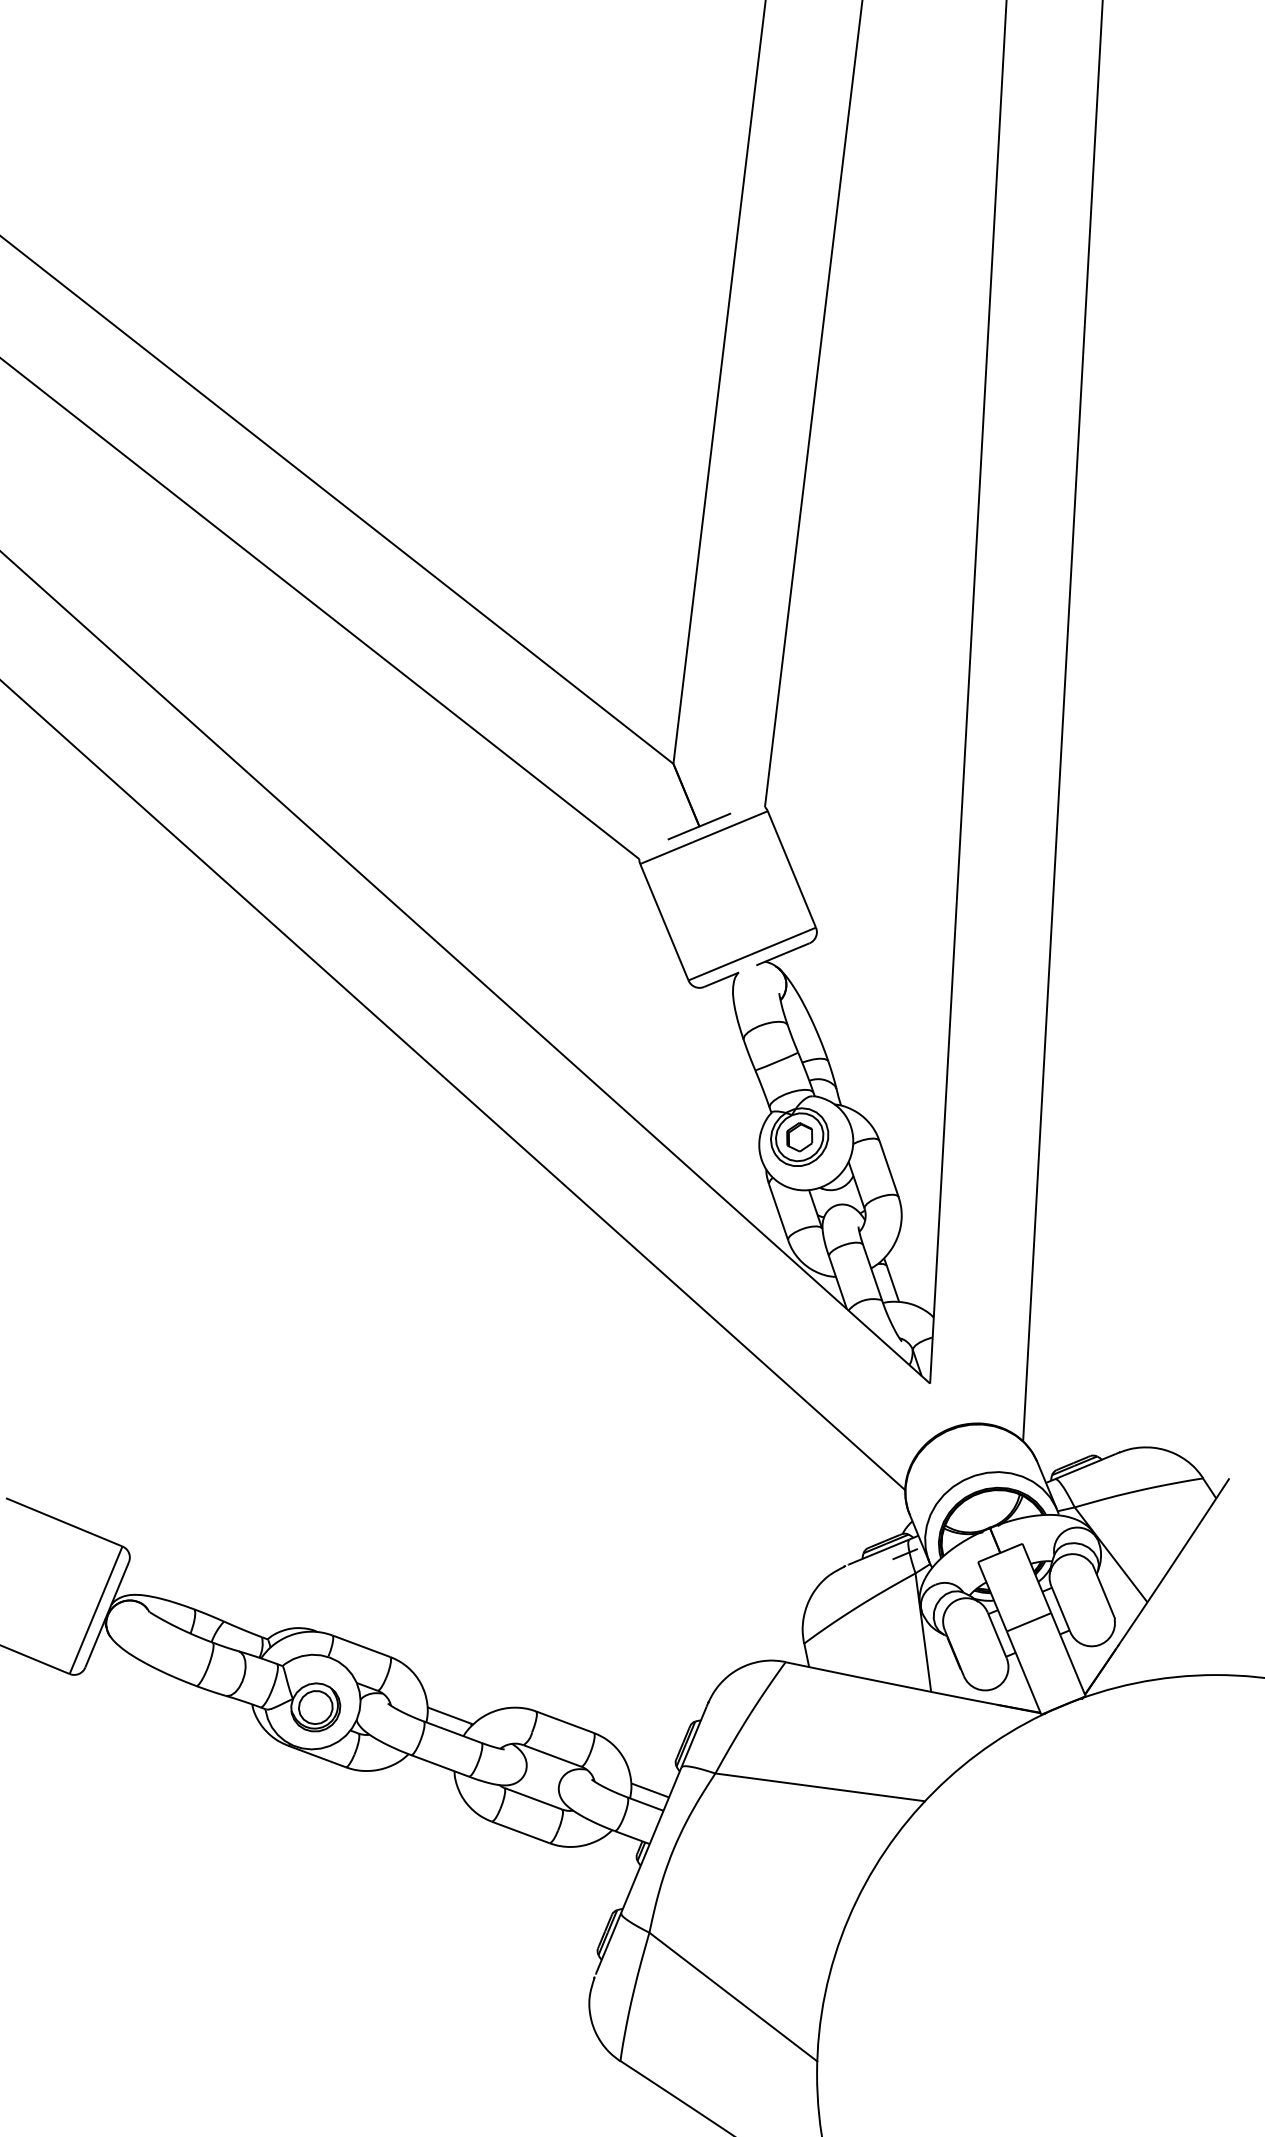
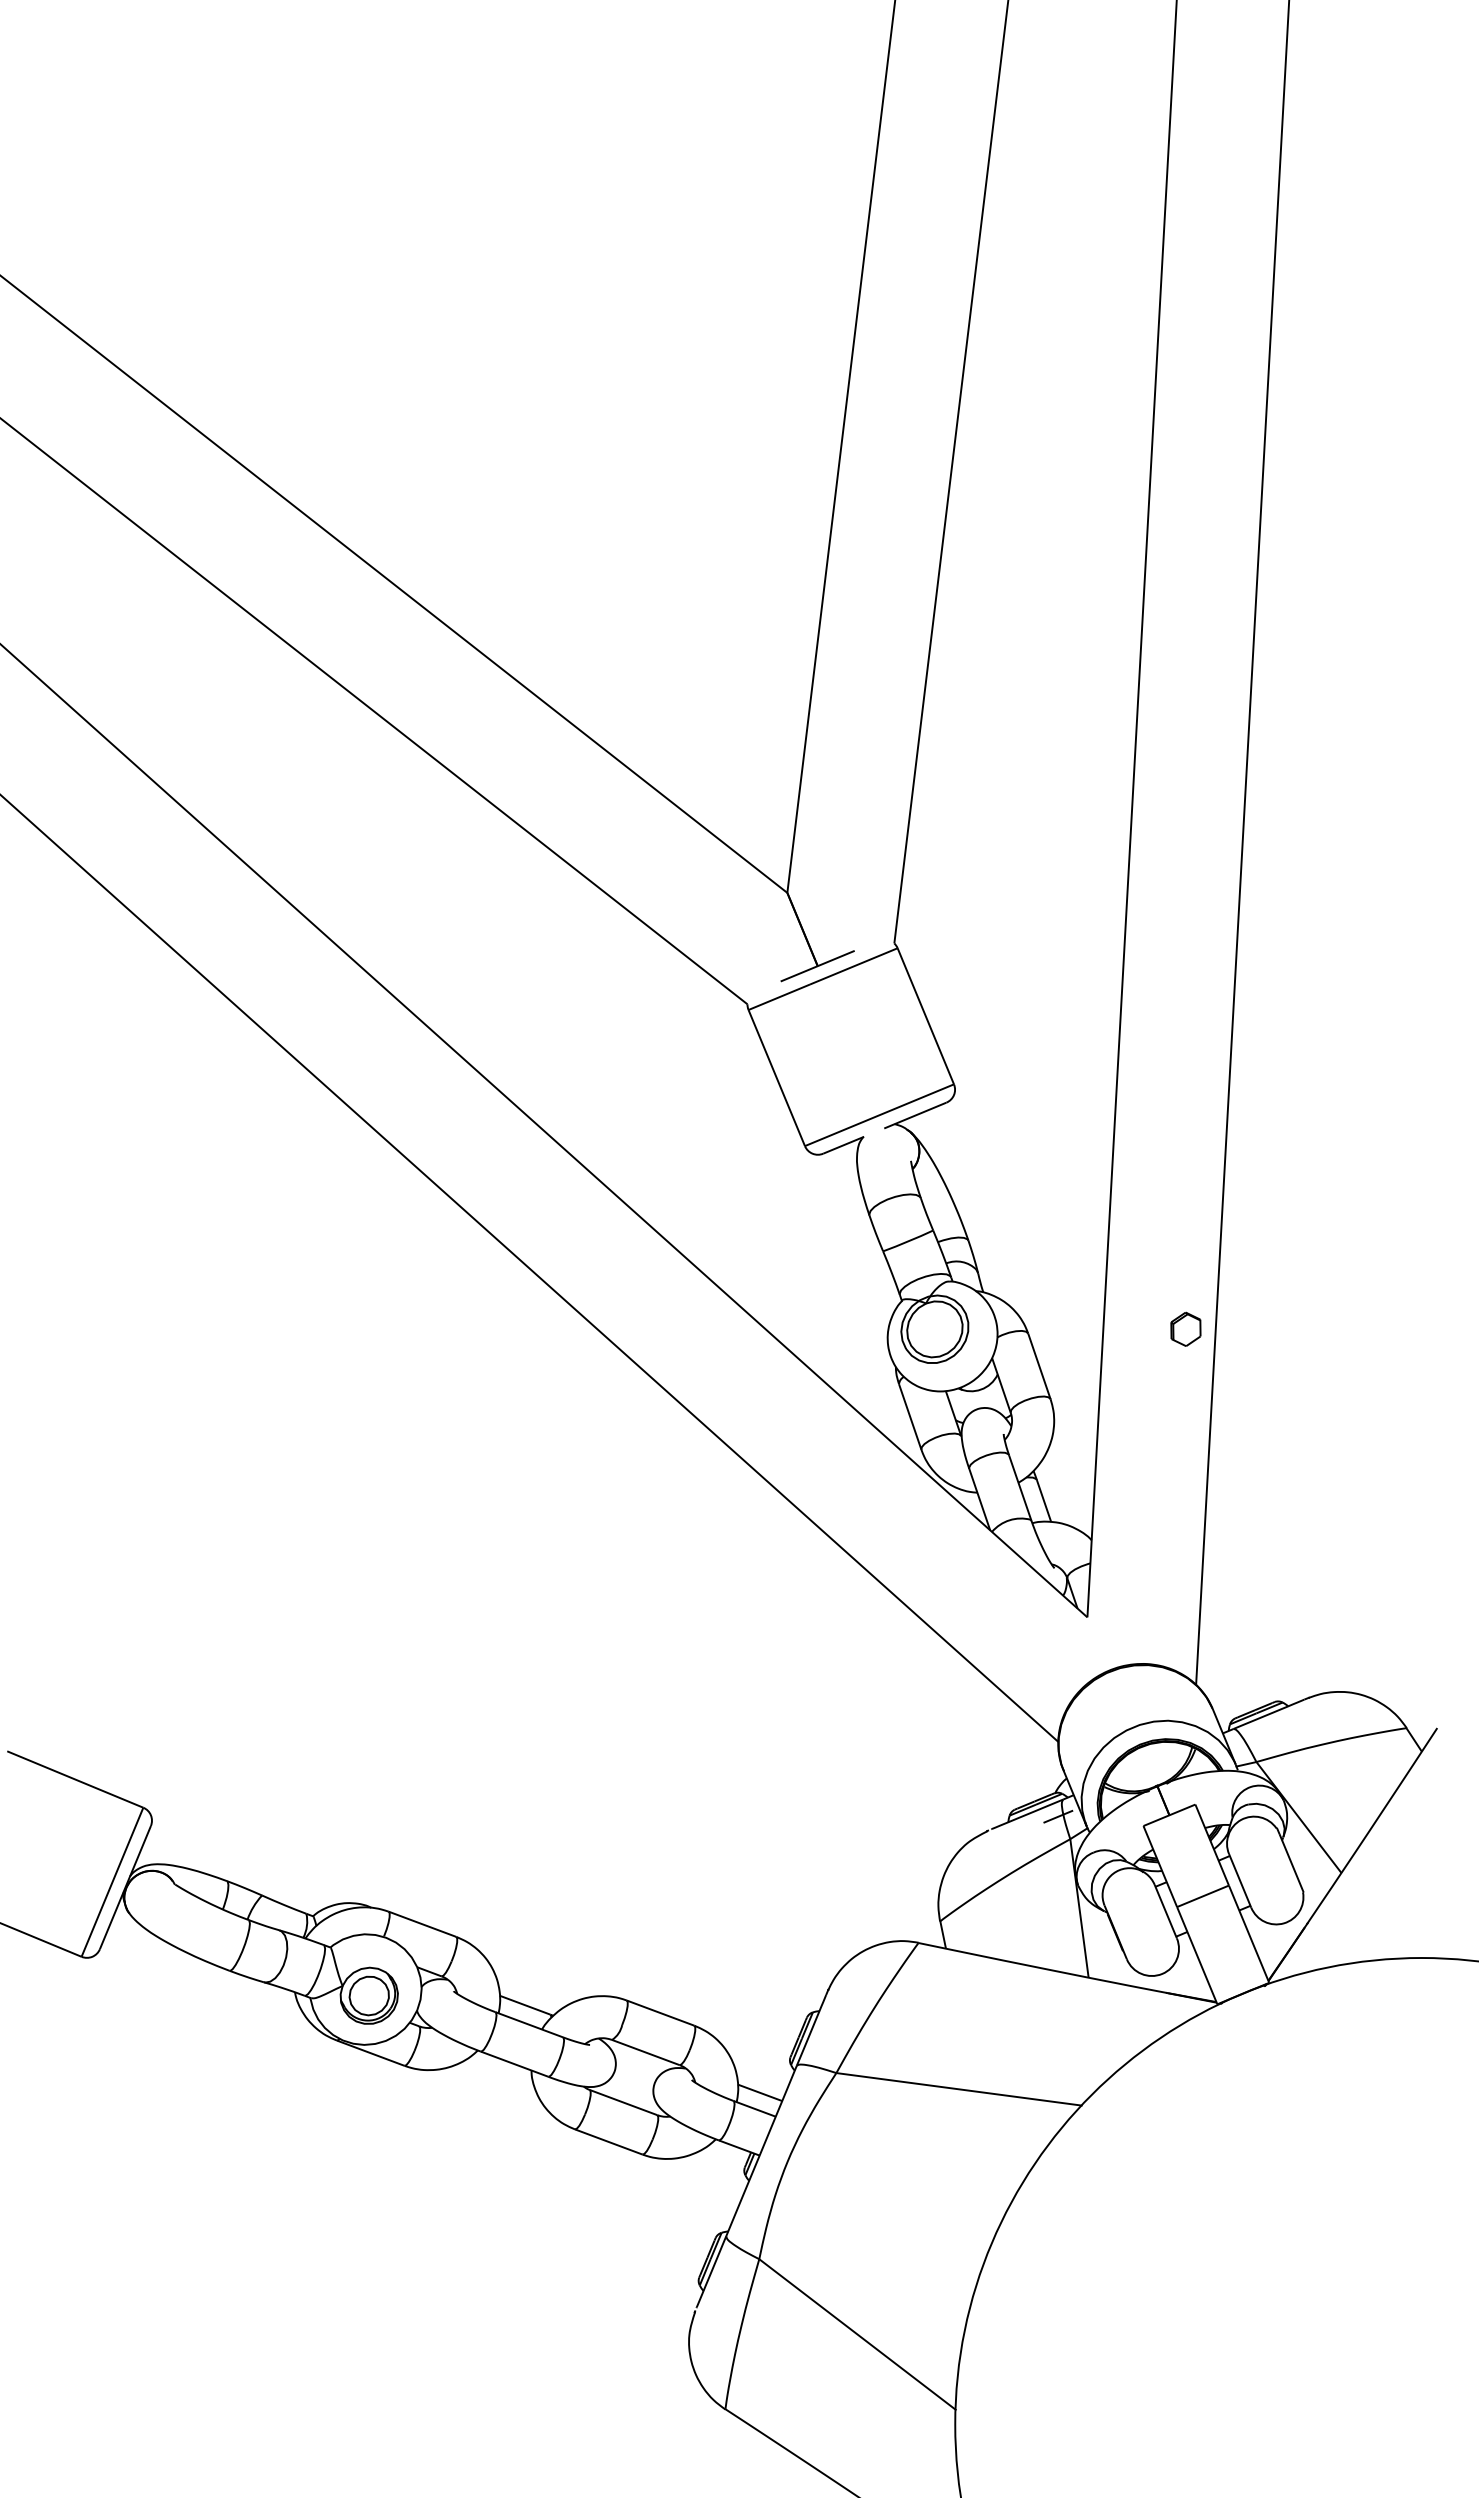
part: (799, 1136) -> (1185, 1328), moved

